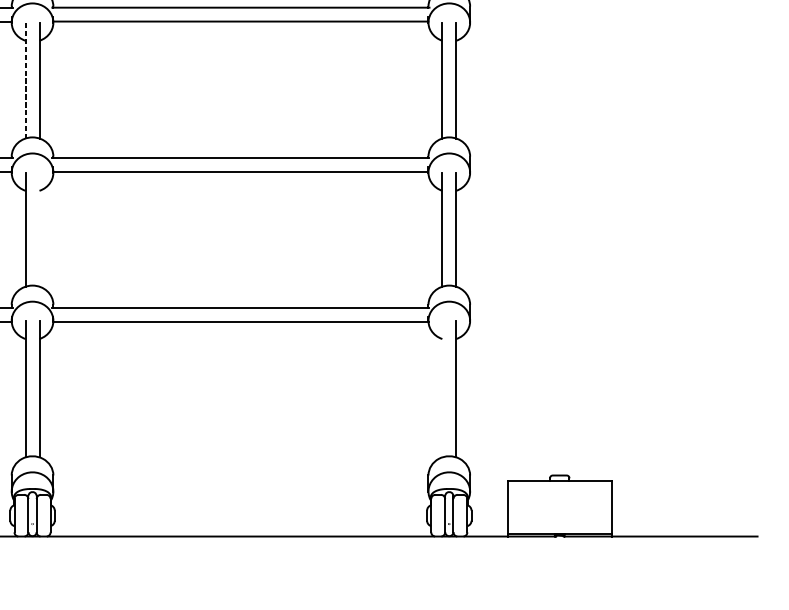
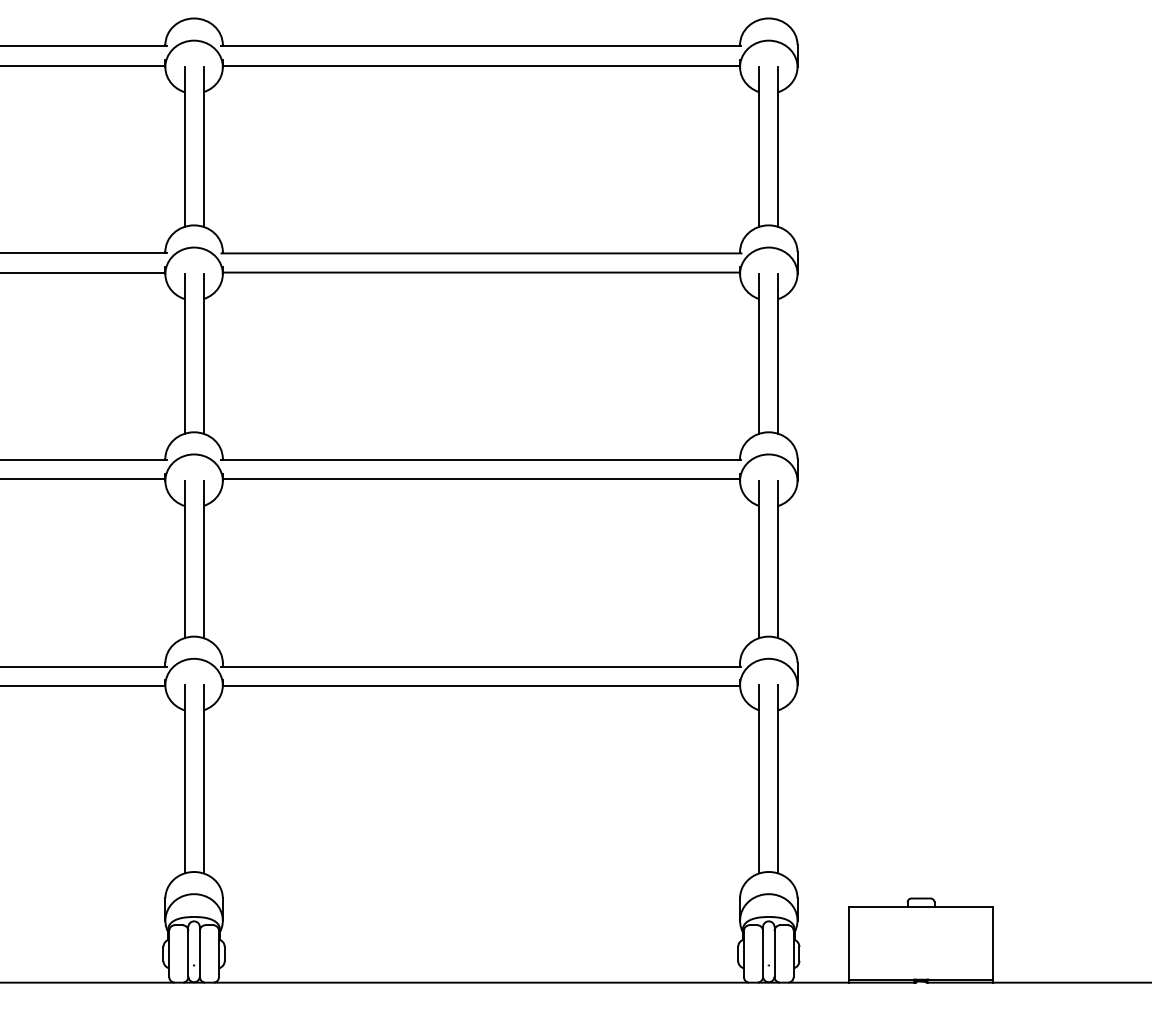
line: (25, 80) -> (184, 353), dashed -> solid
line: (39, 229) -> (203, 559), added
line: (442, 389) -> (759, 779), added

